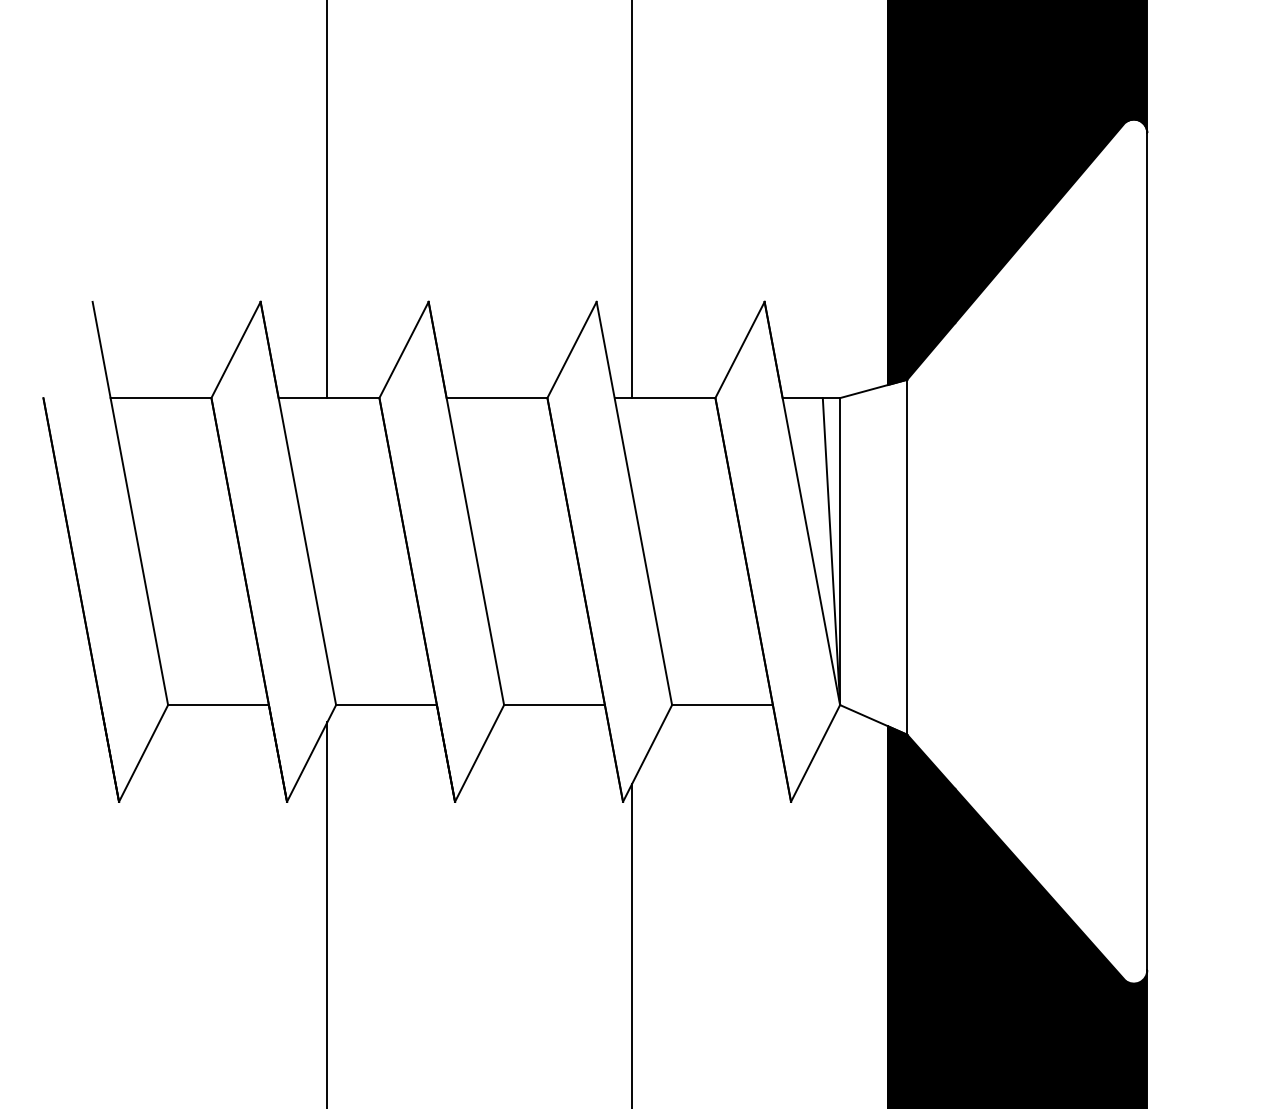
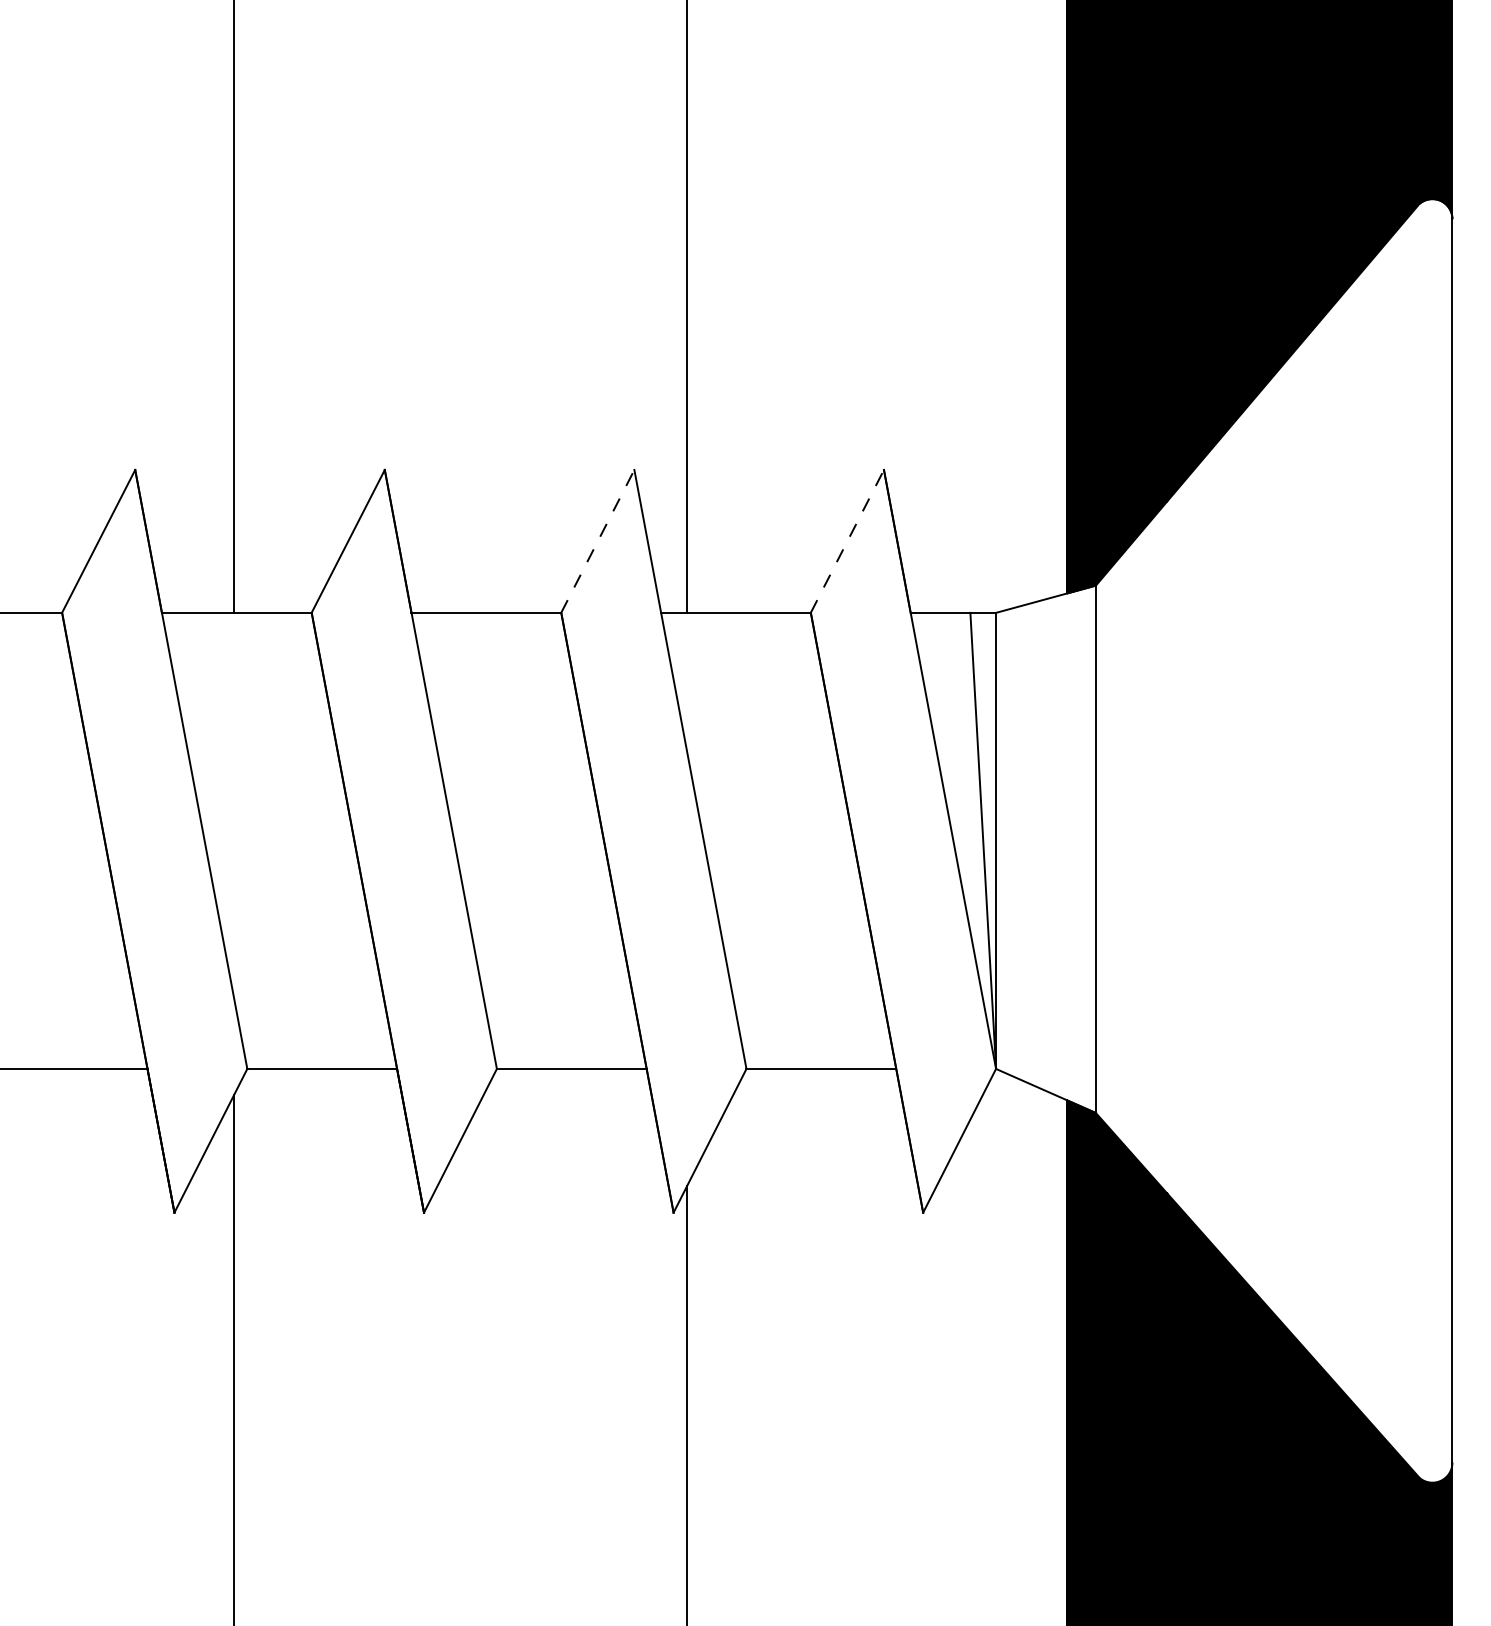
line: (572, 349) -> (598, 540), solid -> dashed
line: (740, 349) -> (848, 540), solid -> dashed

